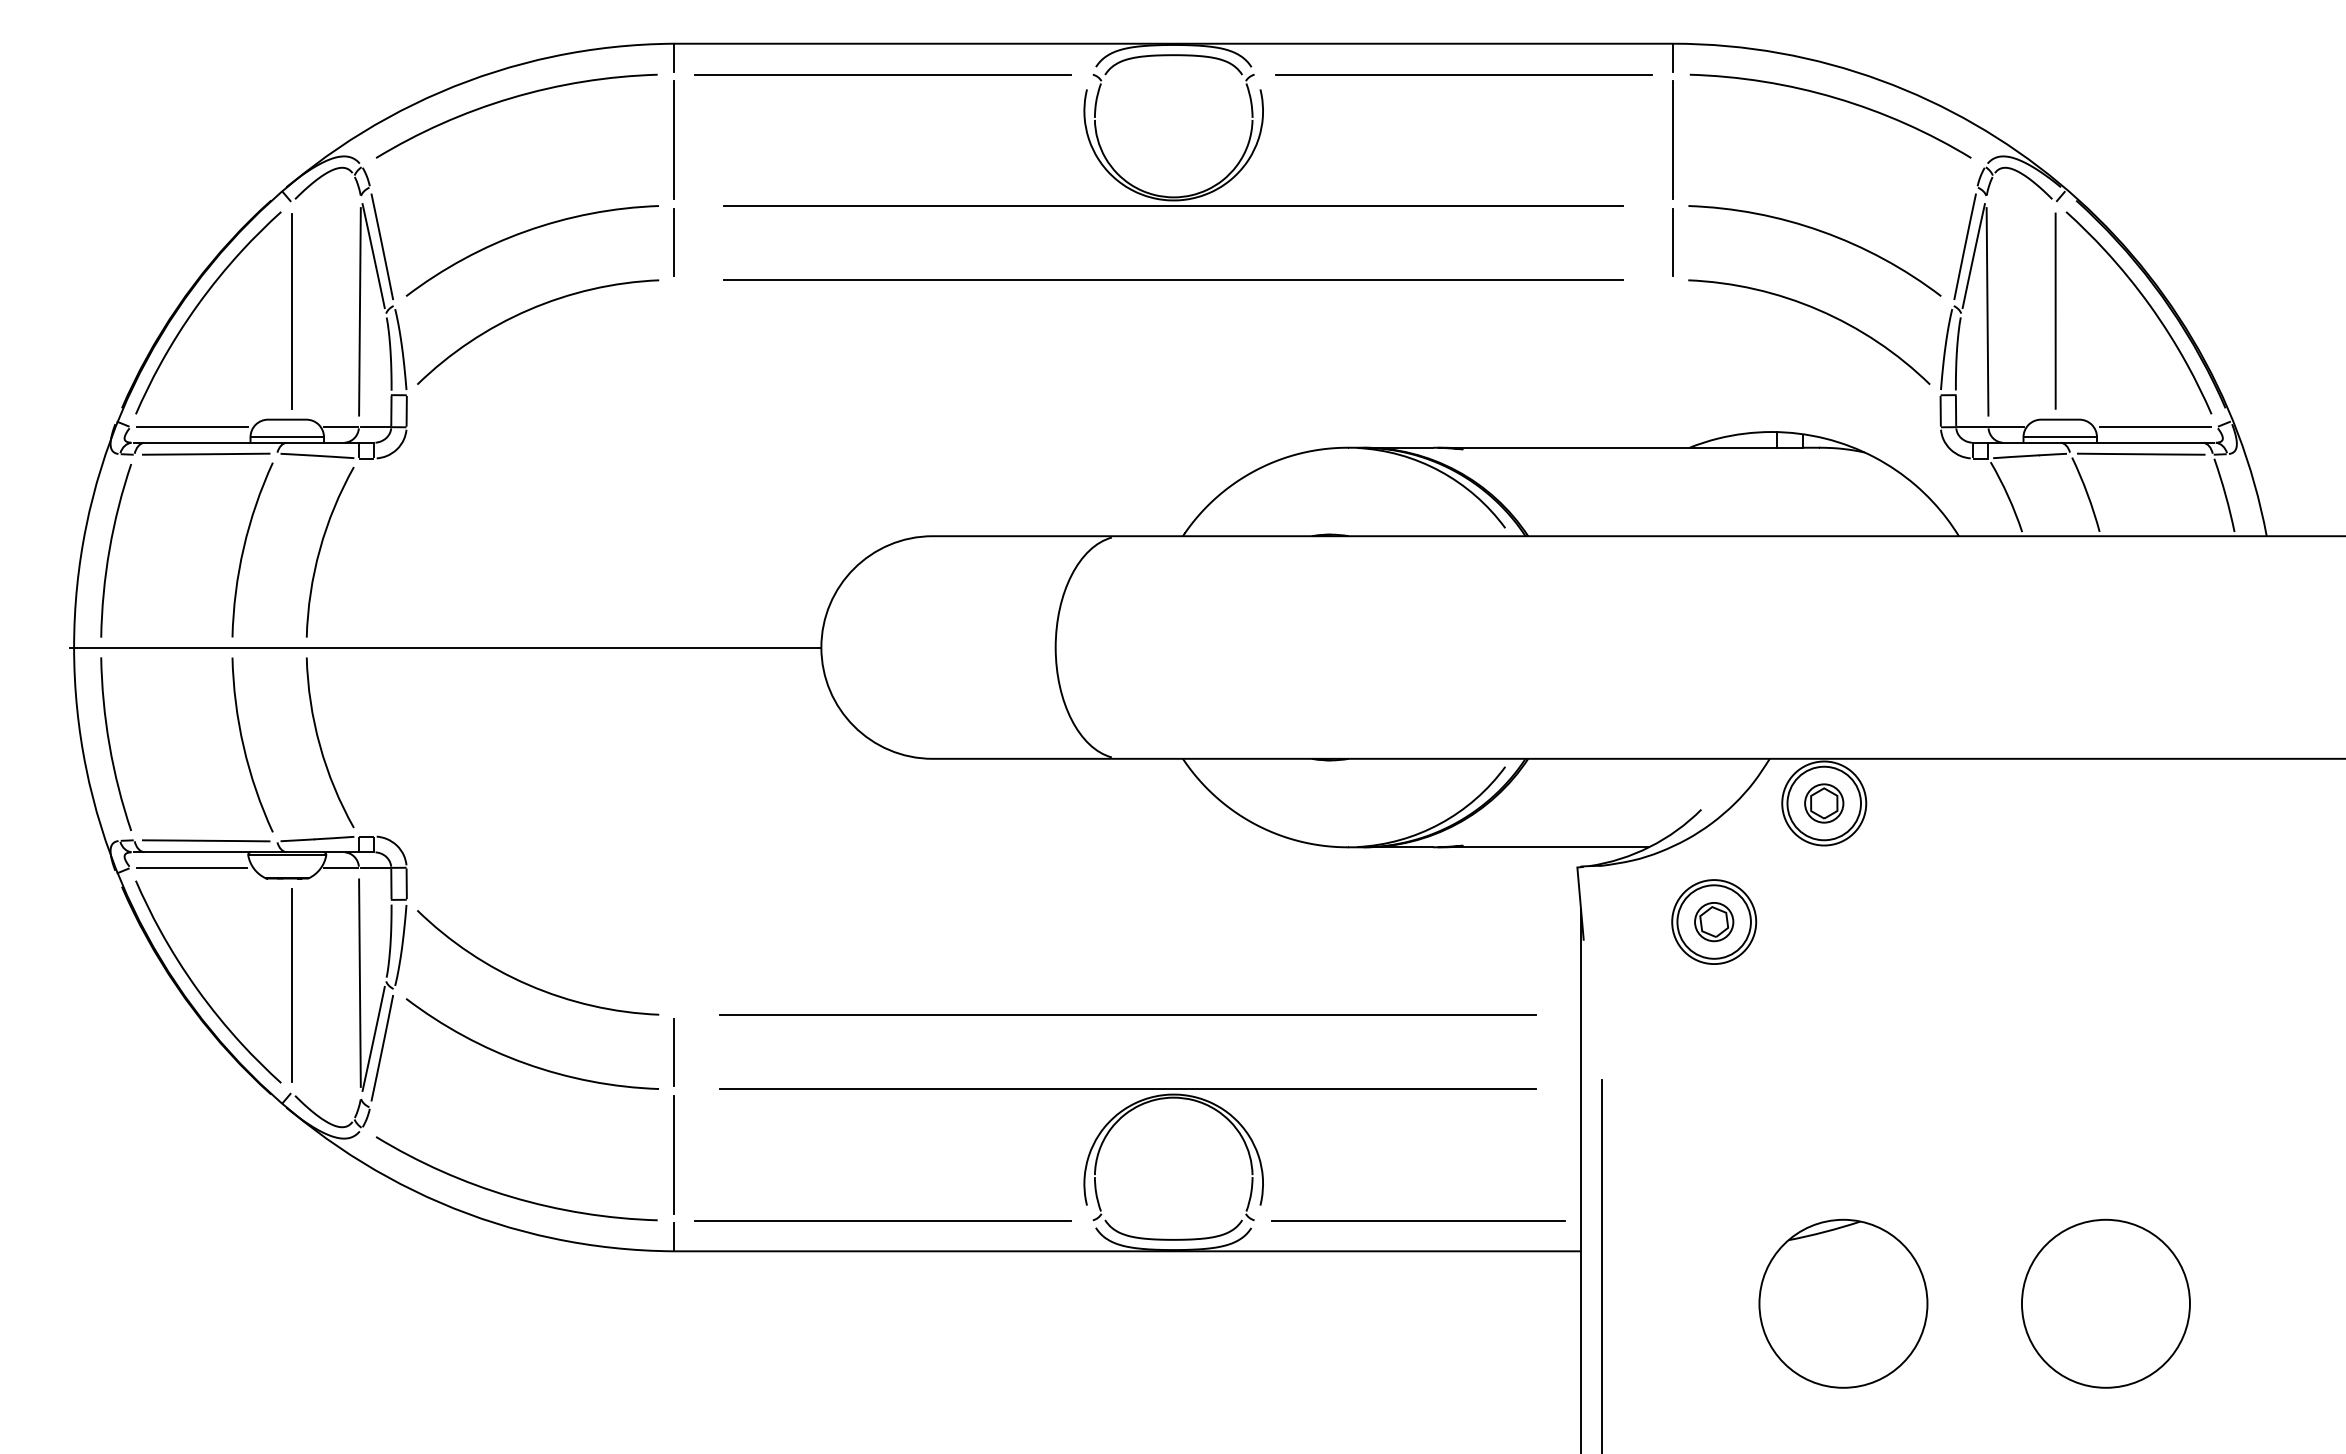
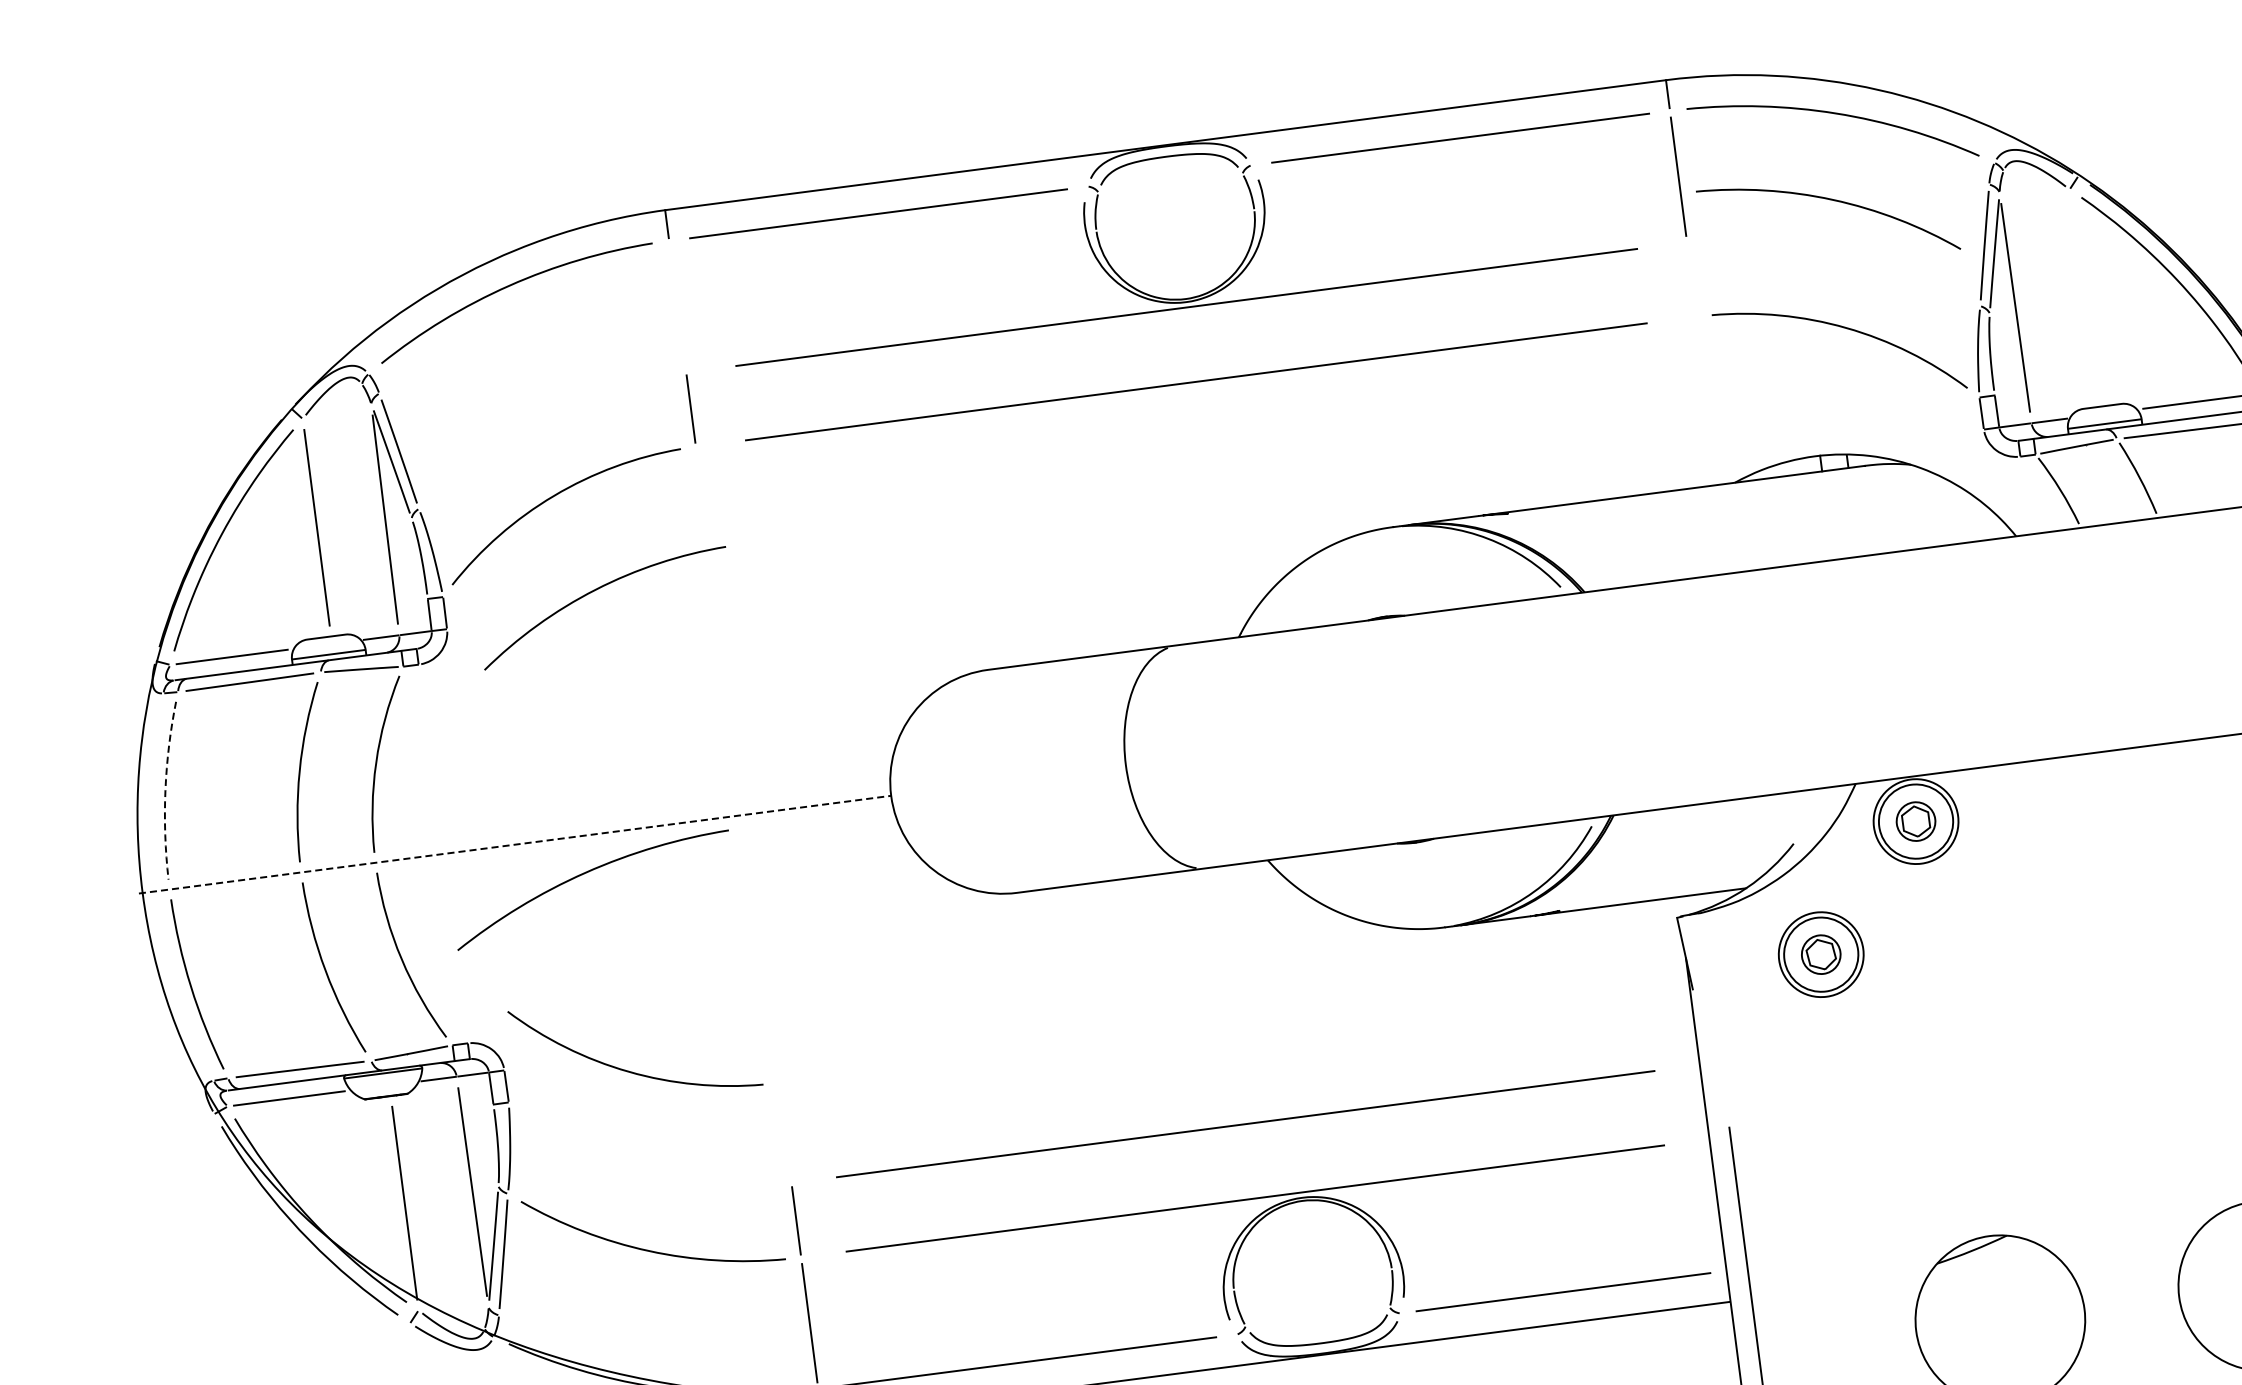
line: (674, 140) -> (678, 307), removed
arc: (526, 232) -> (596, 590), moved
arc: (1823, 233) -> (1834, 201), moved
line: (1673, 241) -> (1691, 278), removed
line: (2055, 310) -> (2083, 297), removed
arc: (109, 549) -> (165, 790), solid -> dashed
line: (445, 647) -> (514, 844), solid -> dashed
arc: (511, 685) -> (585, 874), added
arc: (528, 983) -> (628, 1070), moved

